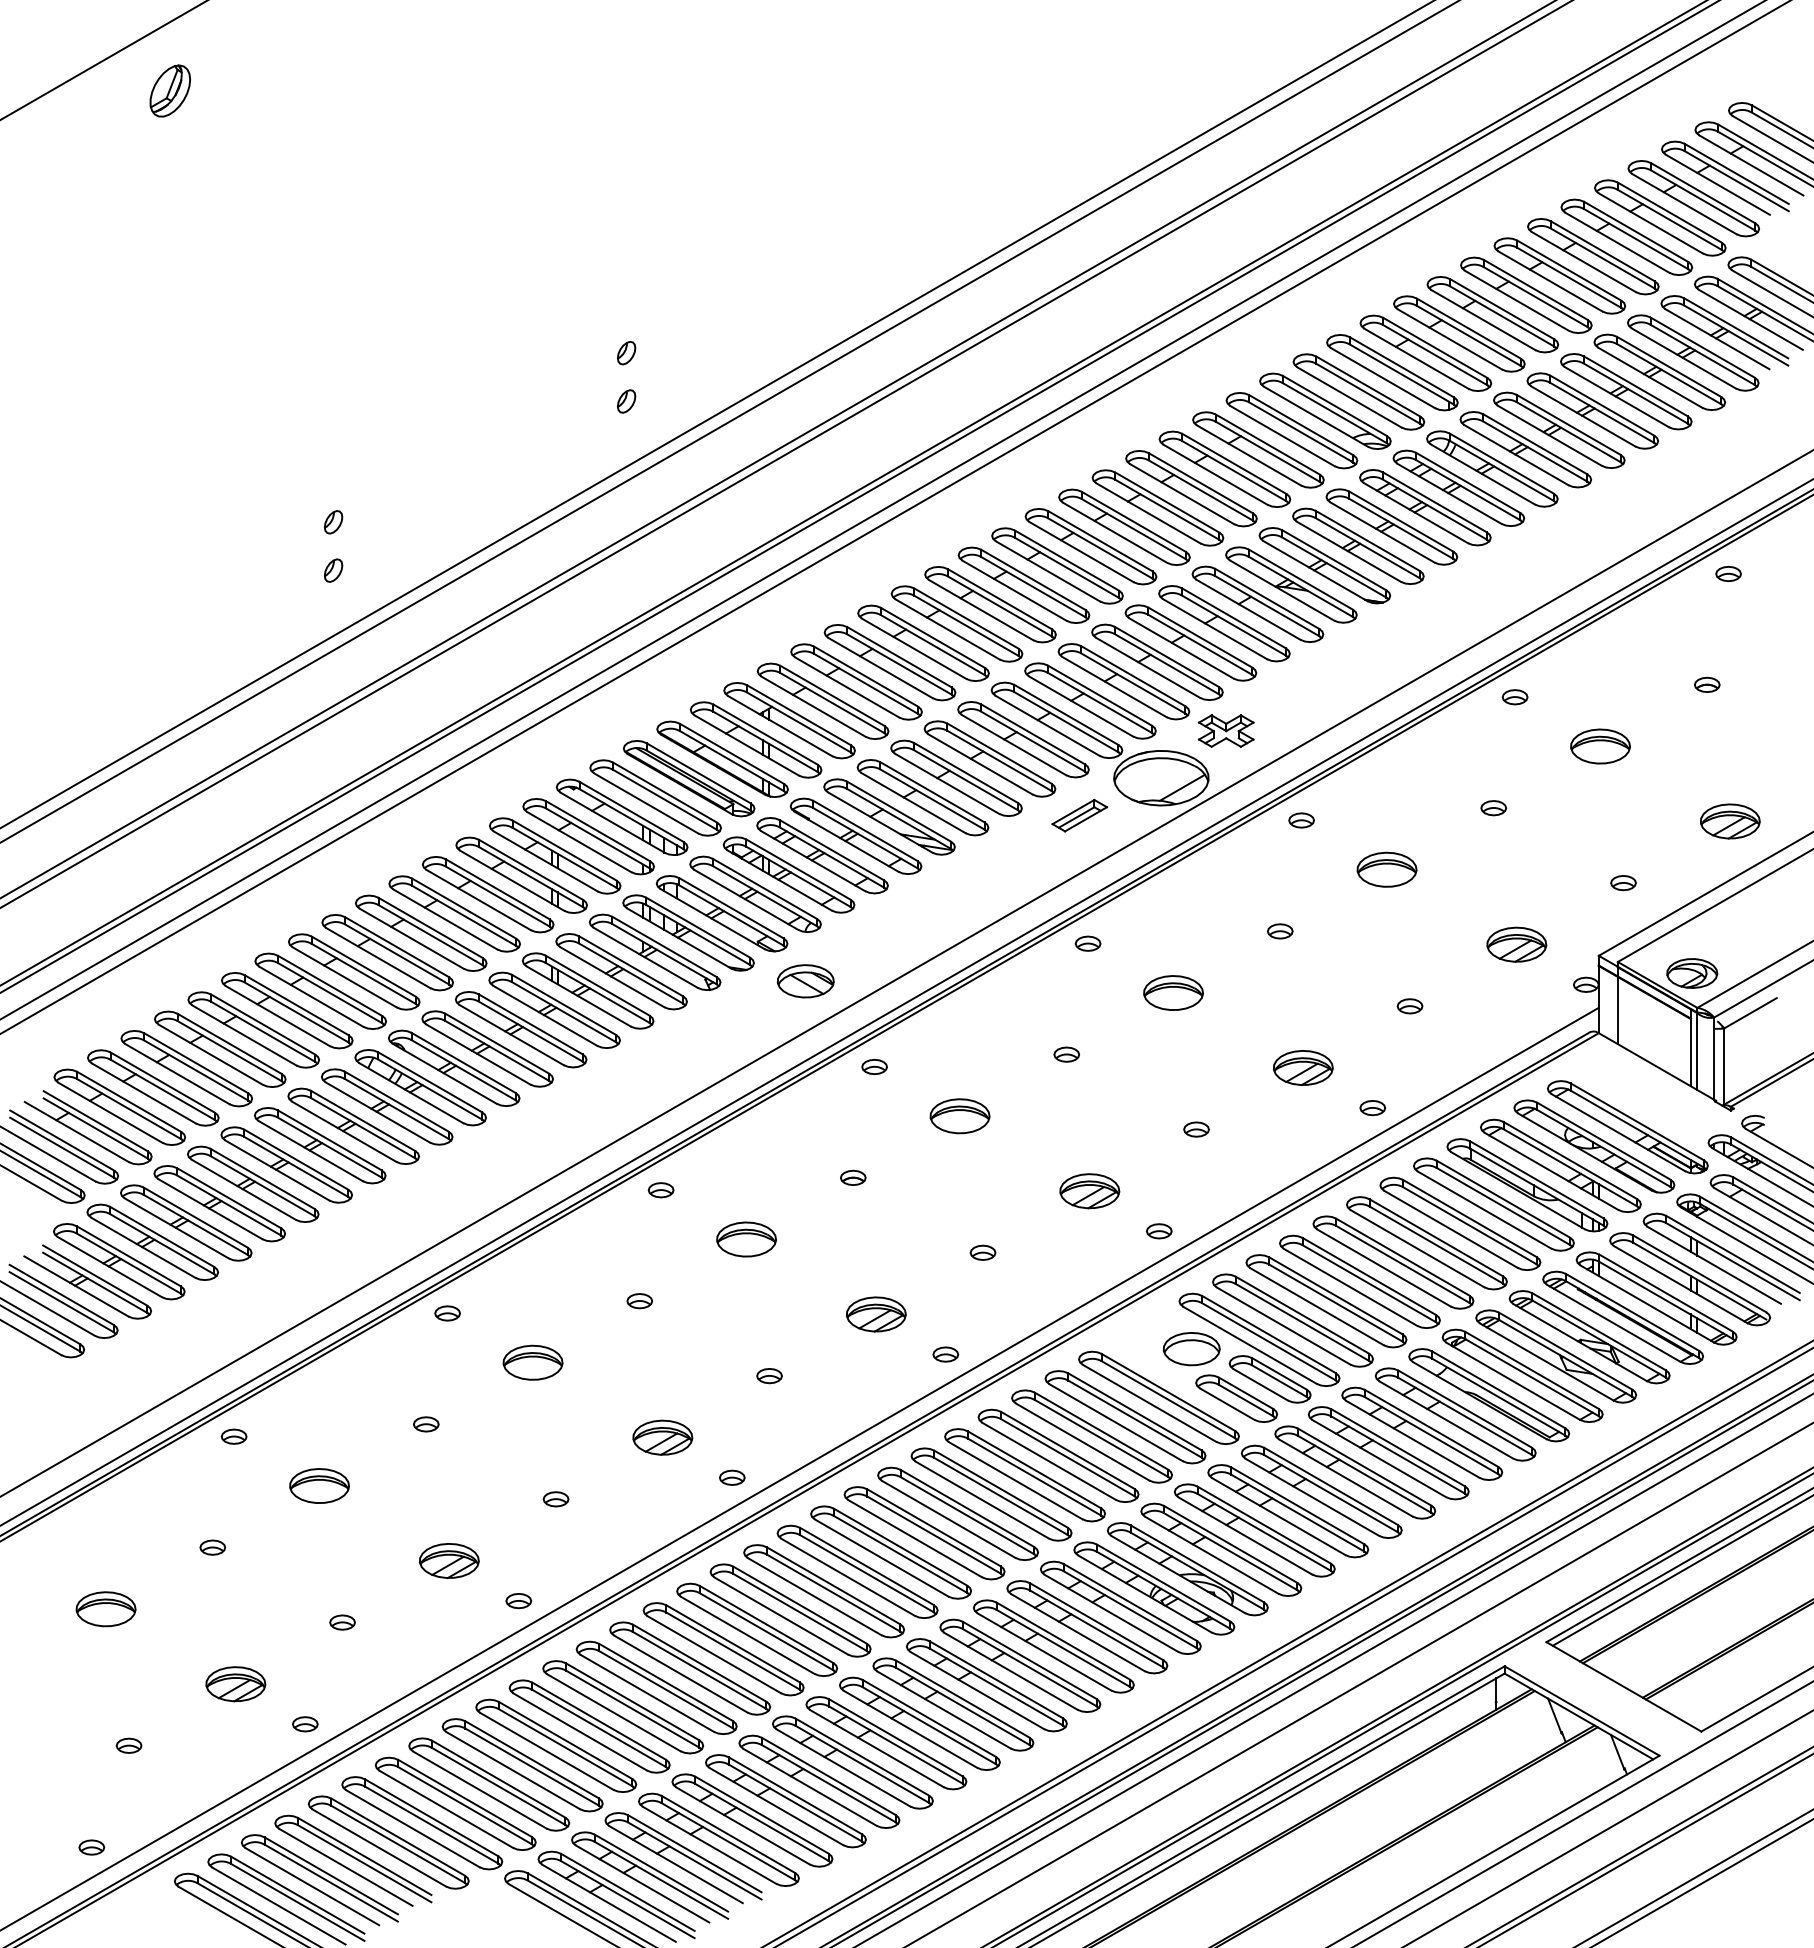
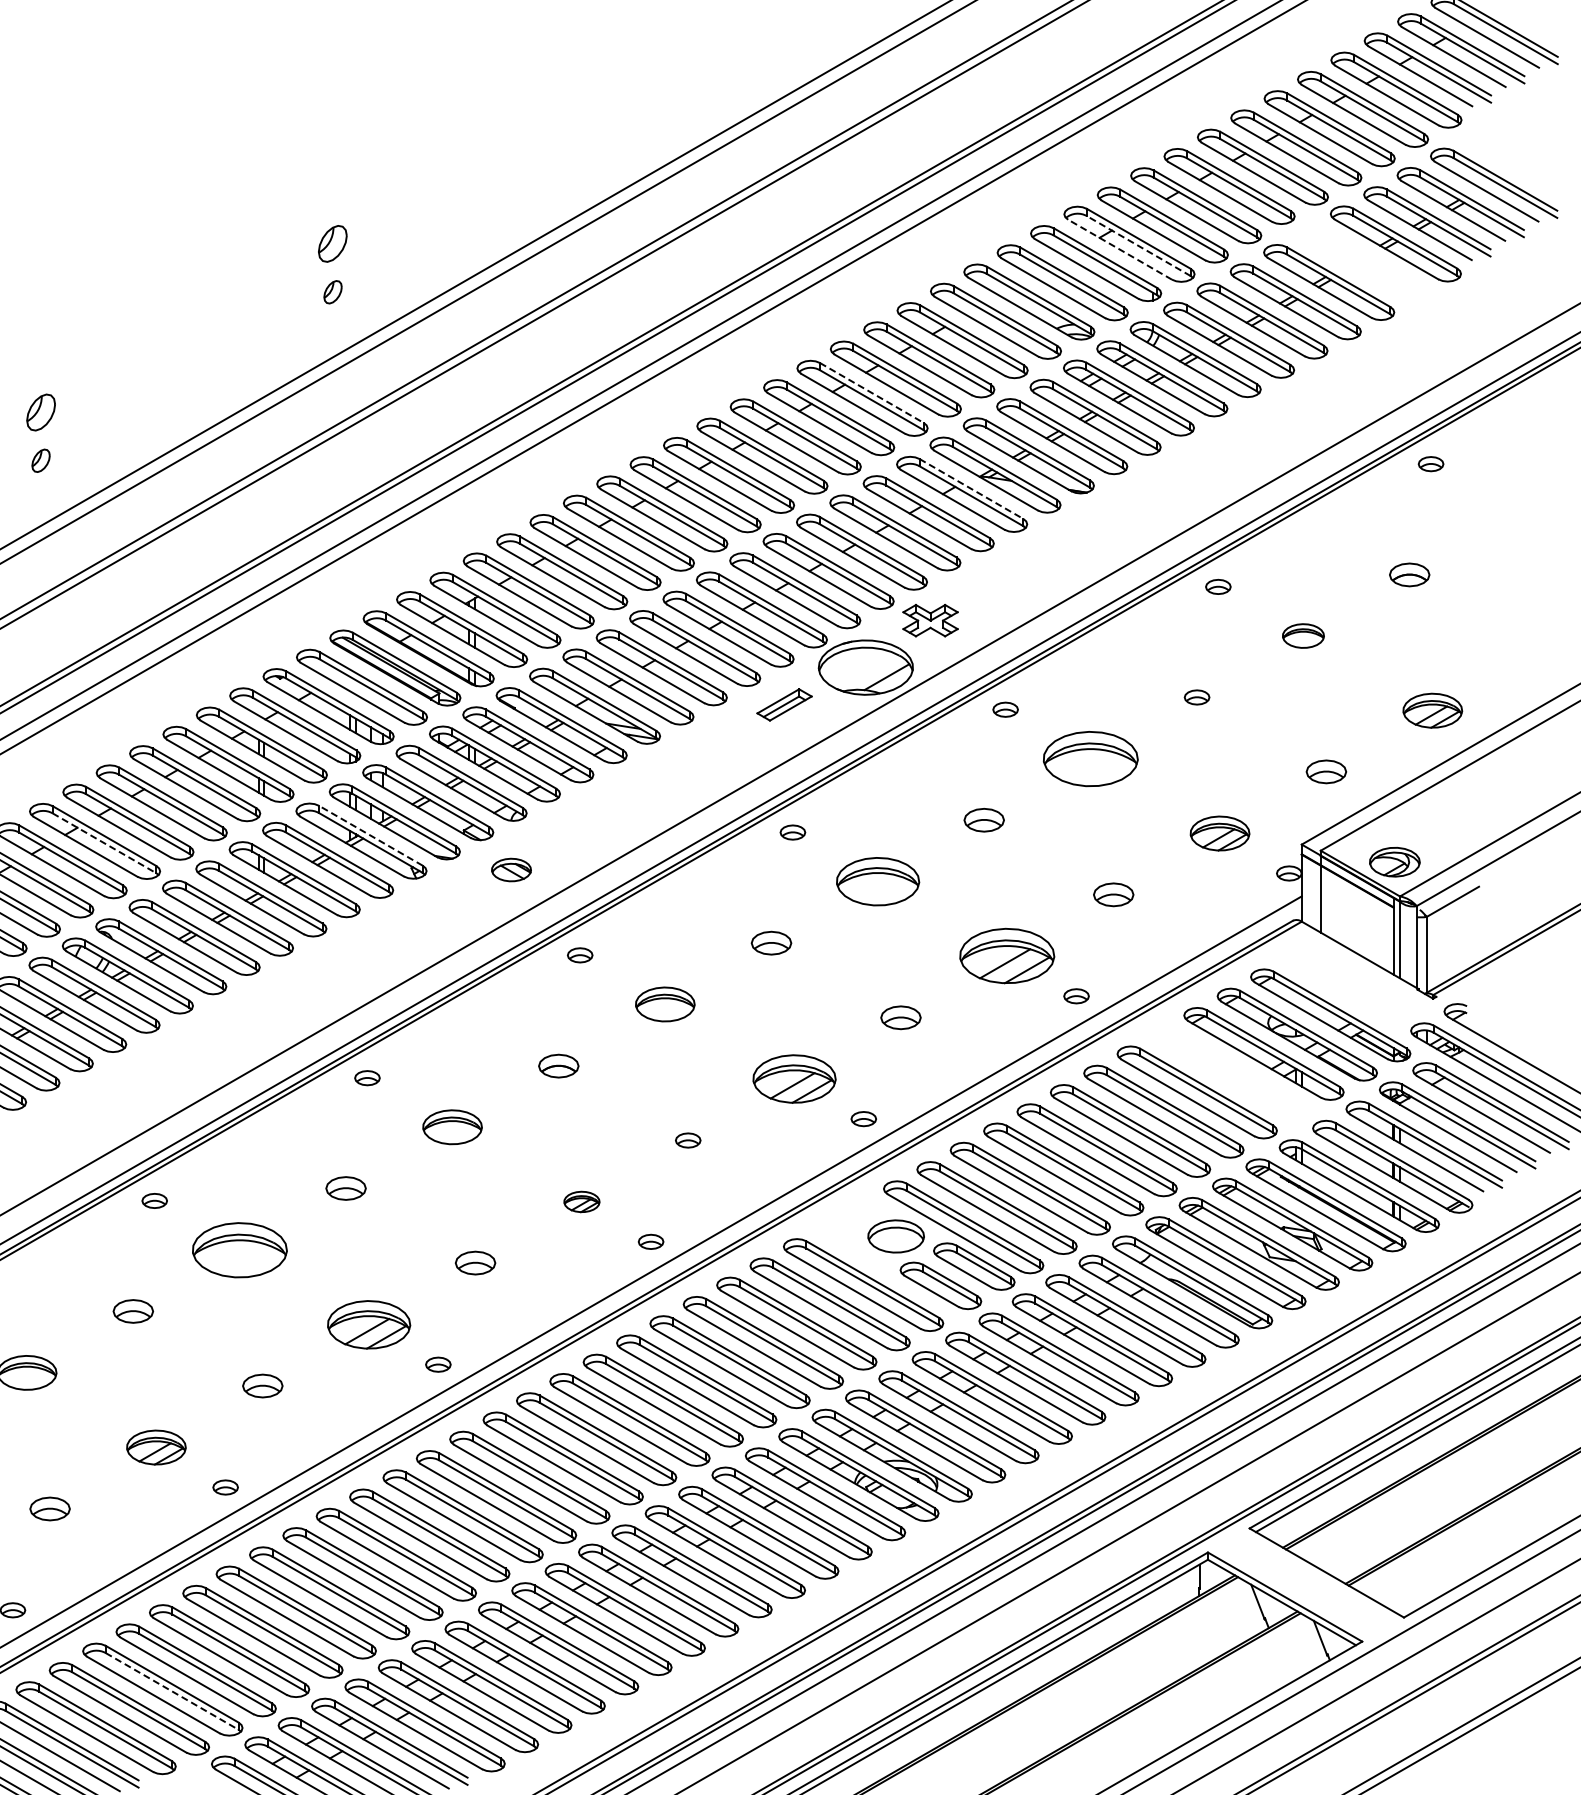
part: (626, 353) -> (332, 244), size x1.6
line: (1434, 354) -> (1138, 245), solid -> dashed
line: (1416, 358) -> (1120, 249), solid -> dashed
part: (1659, 371) -> (1362, 262), removed
line: (1167, 502) -> (872, 392), solid -> dashed
part: (333, 522) -> (41, 412), size x1.6
line: (1267, 599) -> (971, 489), solid -> dashed
part: (1707, 684) -> (1410, 574), size x1.6
part: (1600, 746) -> (1303, 636), size x0.7
part: (1386, 869) -> (1090, 758), size x1.6
part: (1623, 883) -> (1326, 772), size x1.6
part: (1280, 931) -> (984, 820), size x1.6
line: (664, 946) -> (370, 835), solid -> dashed
line: (397, 954) -> (104, 843), solid -> dashed
part: (805, 981) -> (511, 870), size x0.7
part: (1173, 992) -> (877, 881), size x1.4
part: (1409, 1006) -> (1113, 895), size x1.6
part: (1066, 1054) -> (771, 942), size x1.6
part: (1303, 1068) -> (1007, 956), size x1.6
part: (1196, 1129) -> (900, 1017), size x1.6
part: (853, 1177) -> (559, 1065), size x1.6
part: (1527, 1185) -> (1230, 1073), removed
part: (1089, 1191) -> (794, 1079), size x1.4
part: (639, 1301) -> (345, 1189), size x1.6
part: (876, 1314) -> (582, 1201), size x0.6
part: (532, 1362) -> (239, 1249), size x1.6
part: (769, 1376) -> (475, 1263), size x1.6
part: (426, 1424) -> (133, 1311), size x1.6
part: (662, 1437) -> (368, 1324), size x1.4
part: (555, 1499) -> (262, 1386), size x1.6
part: (342, 1622) -> (49, 1508), size x1.6
line: (465, 1805) -> (172, 1691), solid -> dashed

